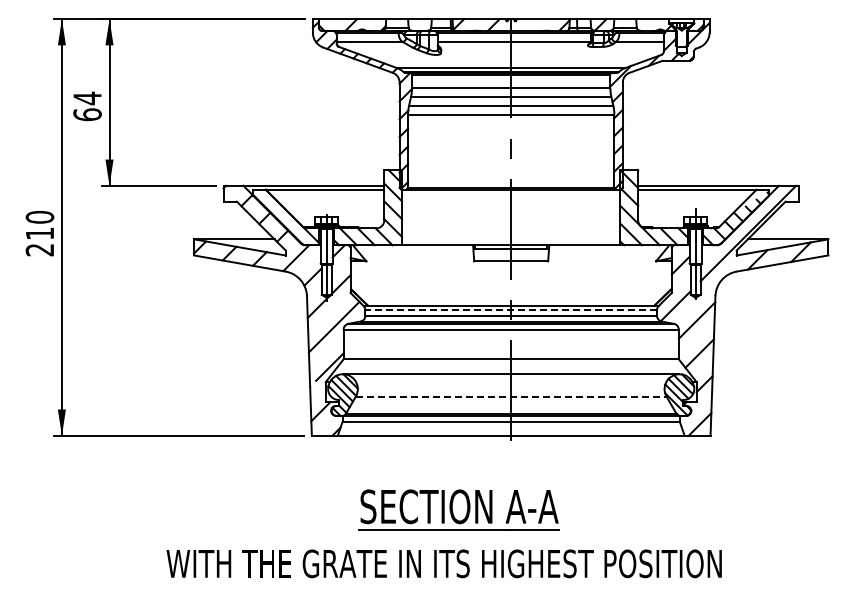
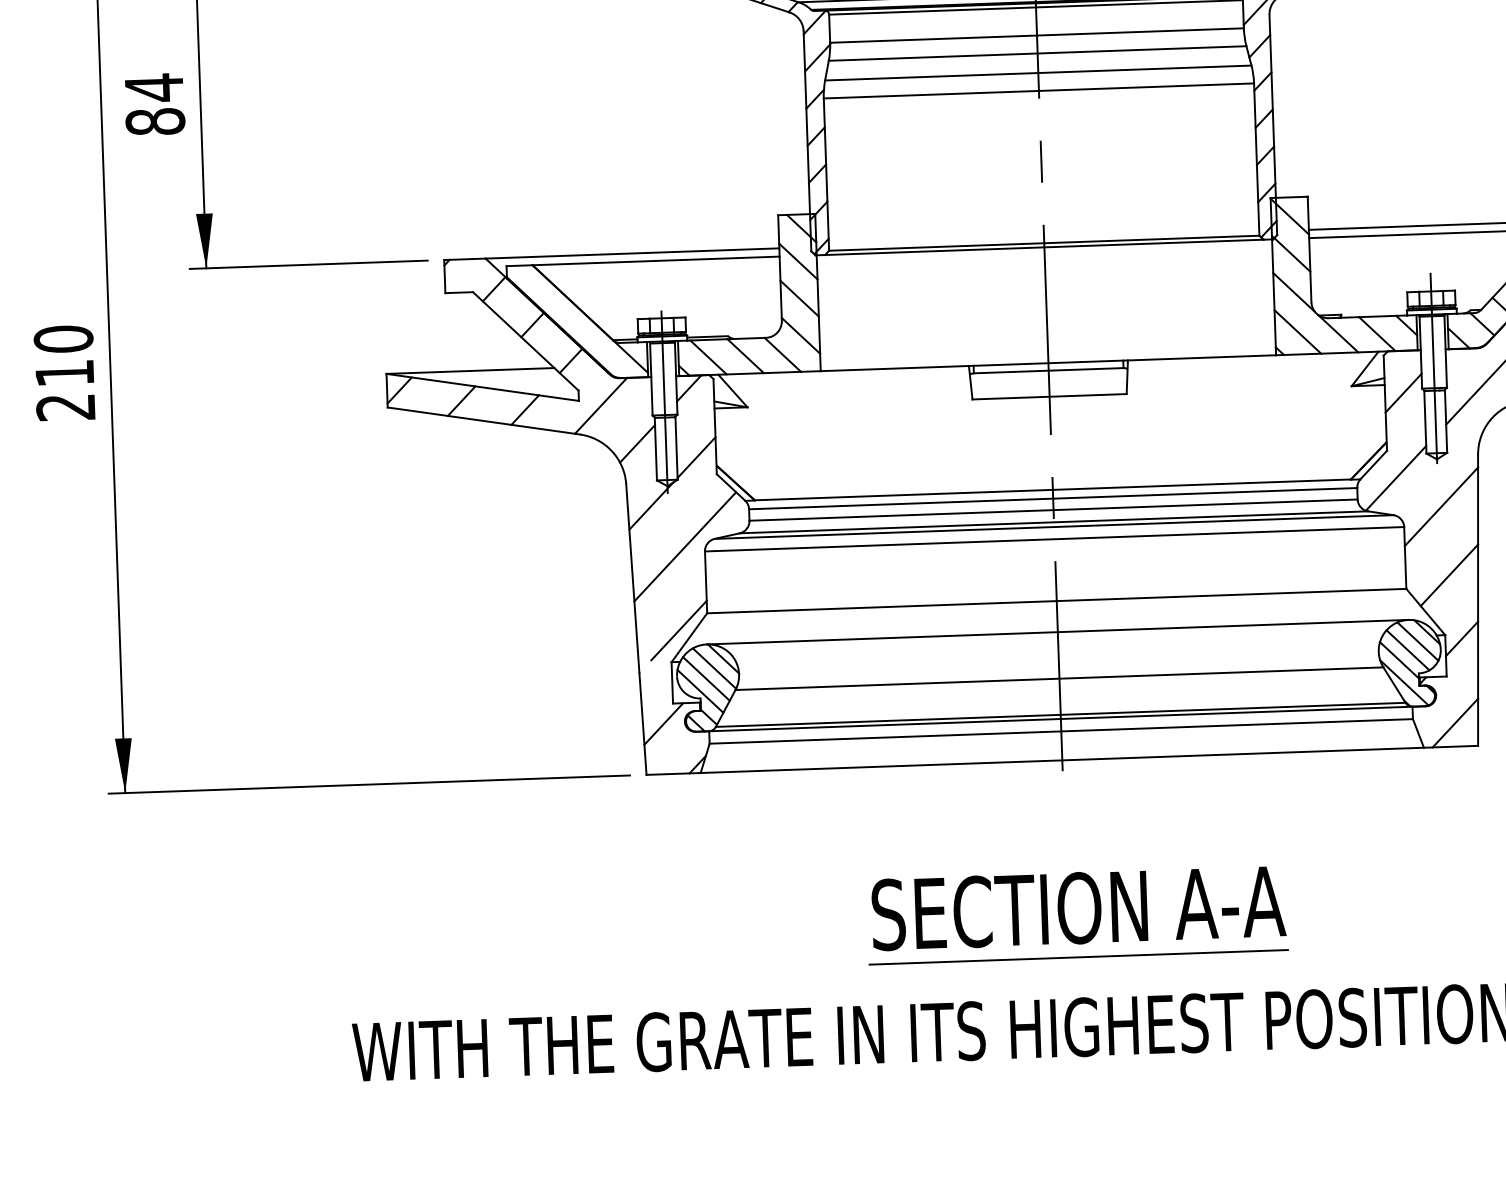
text: (87, 114) -> (155, 121), 64 -> 84
line: (511, 310) -> (1053, 499), dashed -> solid
line: (511, 396) -> (1060, 678), dashed -> solid
part: (458, 509) -> (1076, 913), moved

